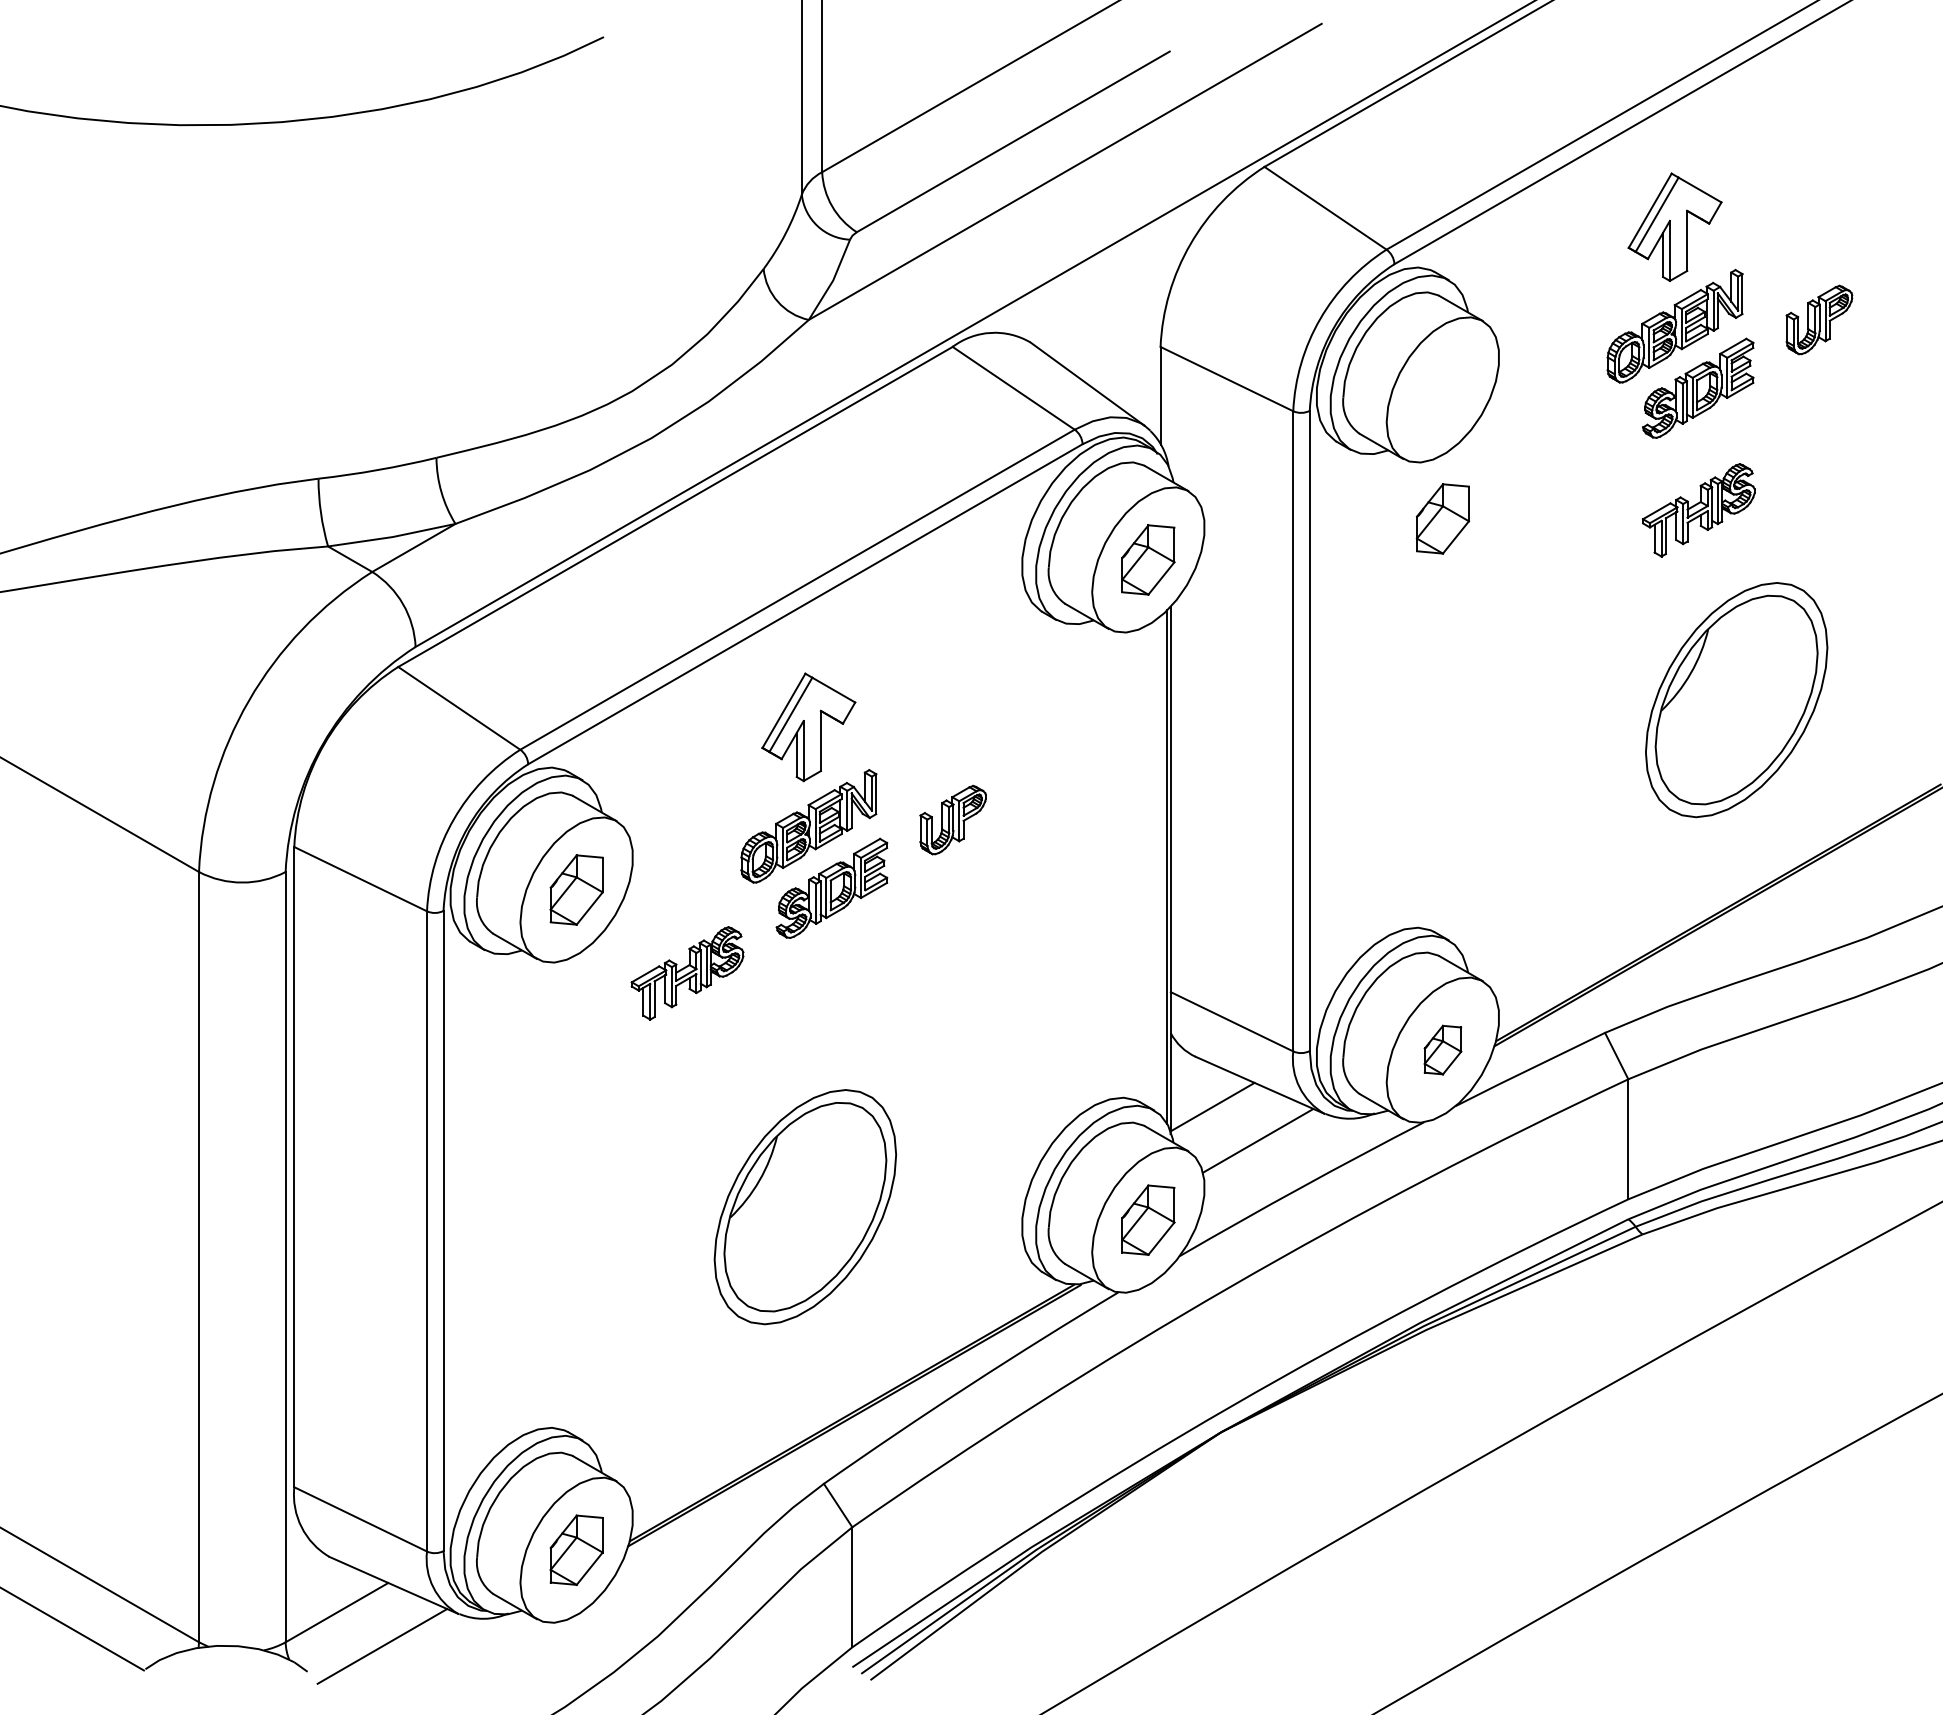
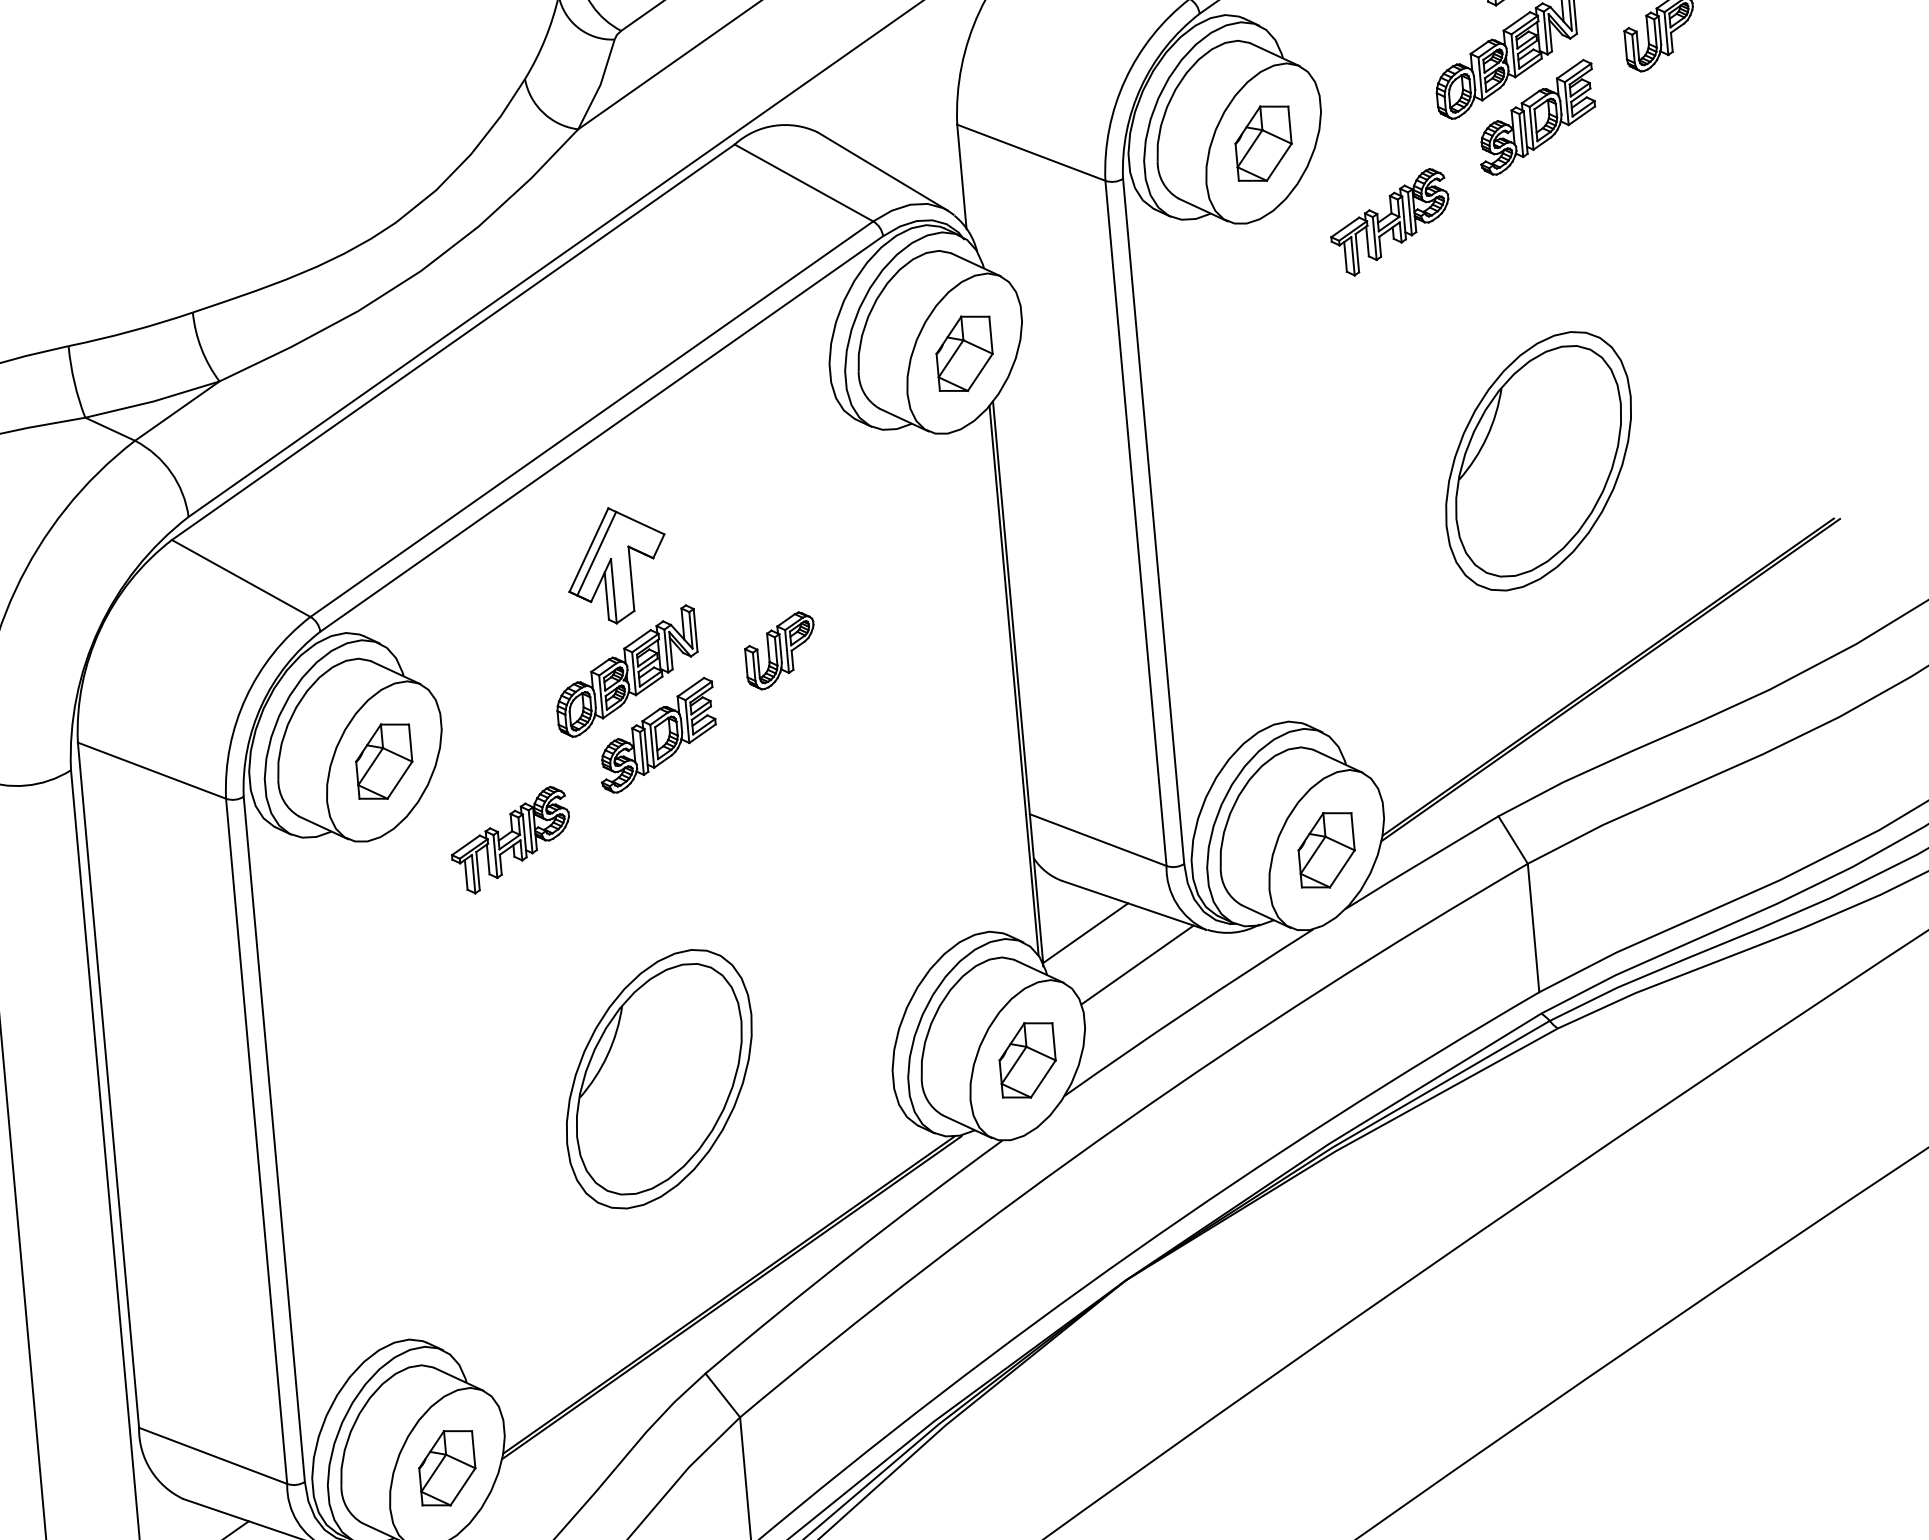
part: (1698, 510) -> (1389, 222), moved
part: (1442, 518) -> (1263, 143), moved
part: (1736, 700) -> (1538, 461), moved
part: (1442, 1049) -> (1326, 849), size x1.43

